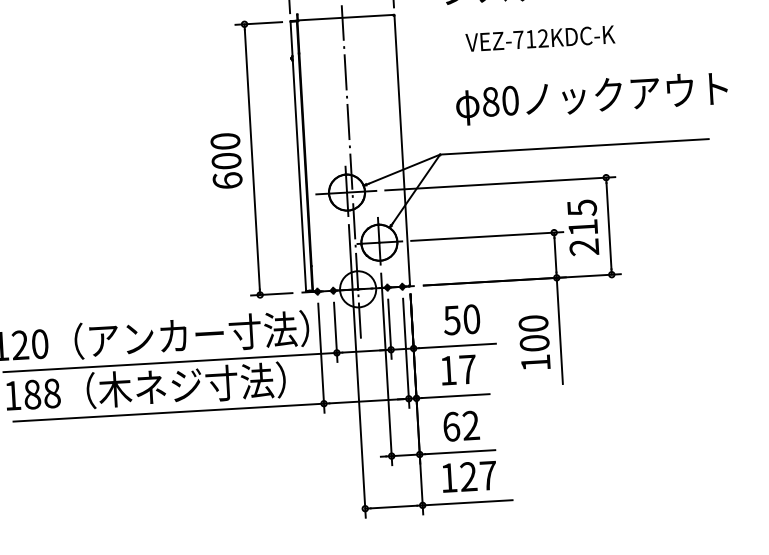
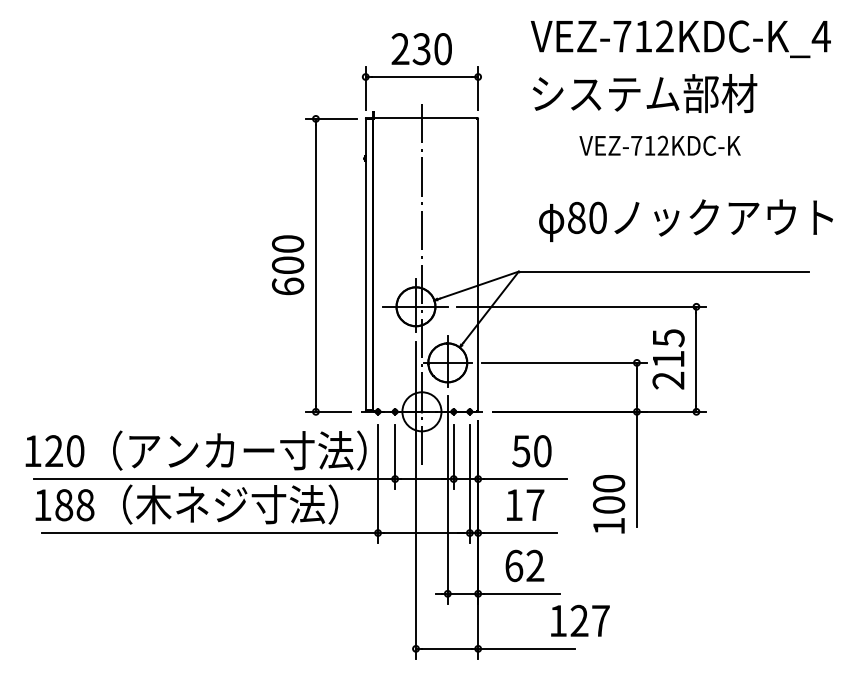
text: (539, 38) -> (659, 145), moved
text: (535, 342) -> (609, 504), moved
text: (469, 476) -> (580, 620), moved

